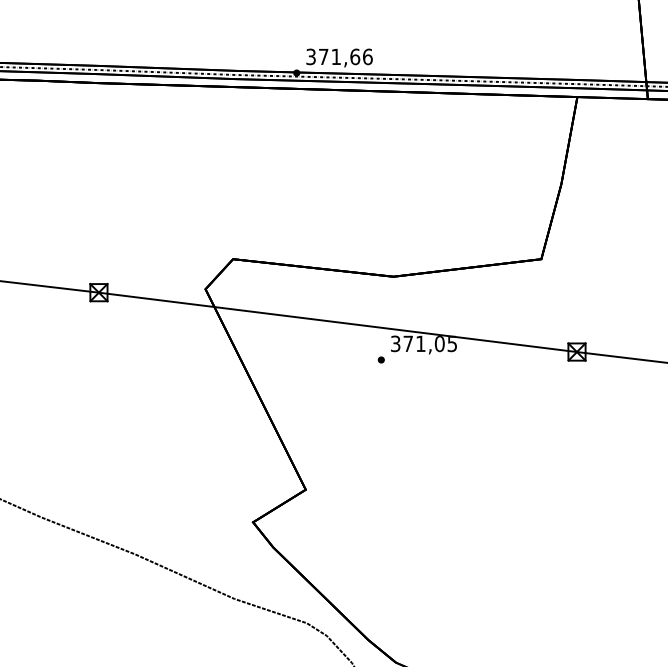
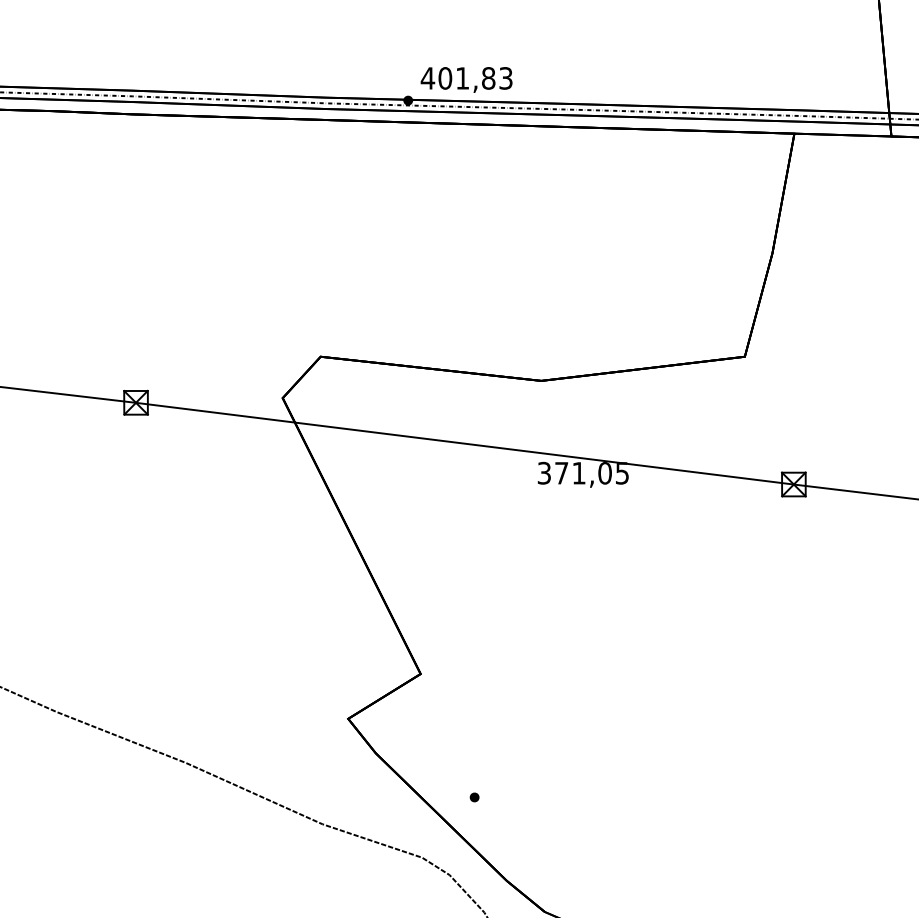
text: (339, 56) -> (466, 78), 371,66 -> 401,83
part: (381, 360) -> (474, 797), moved

